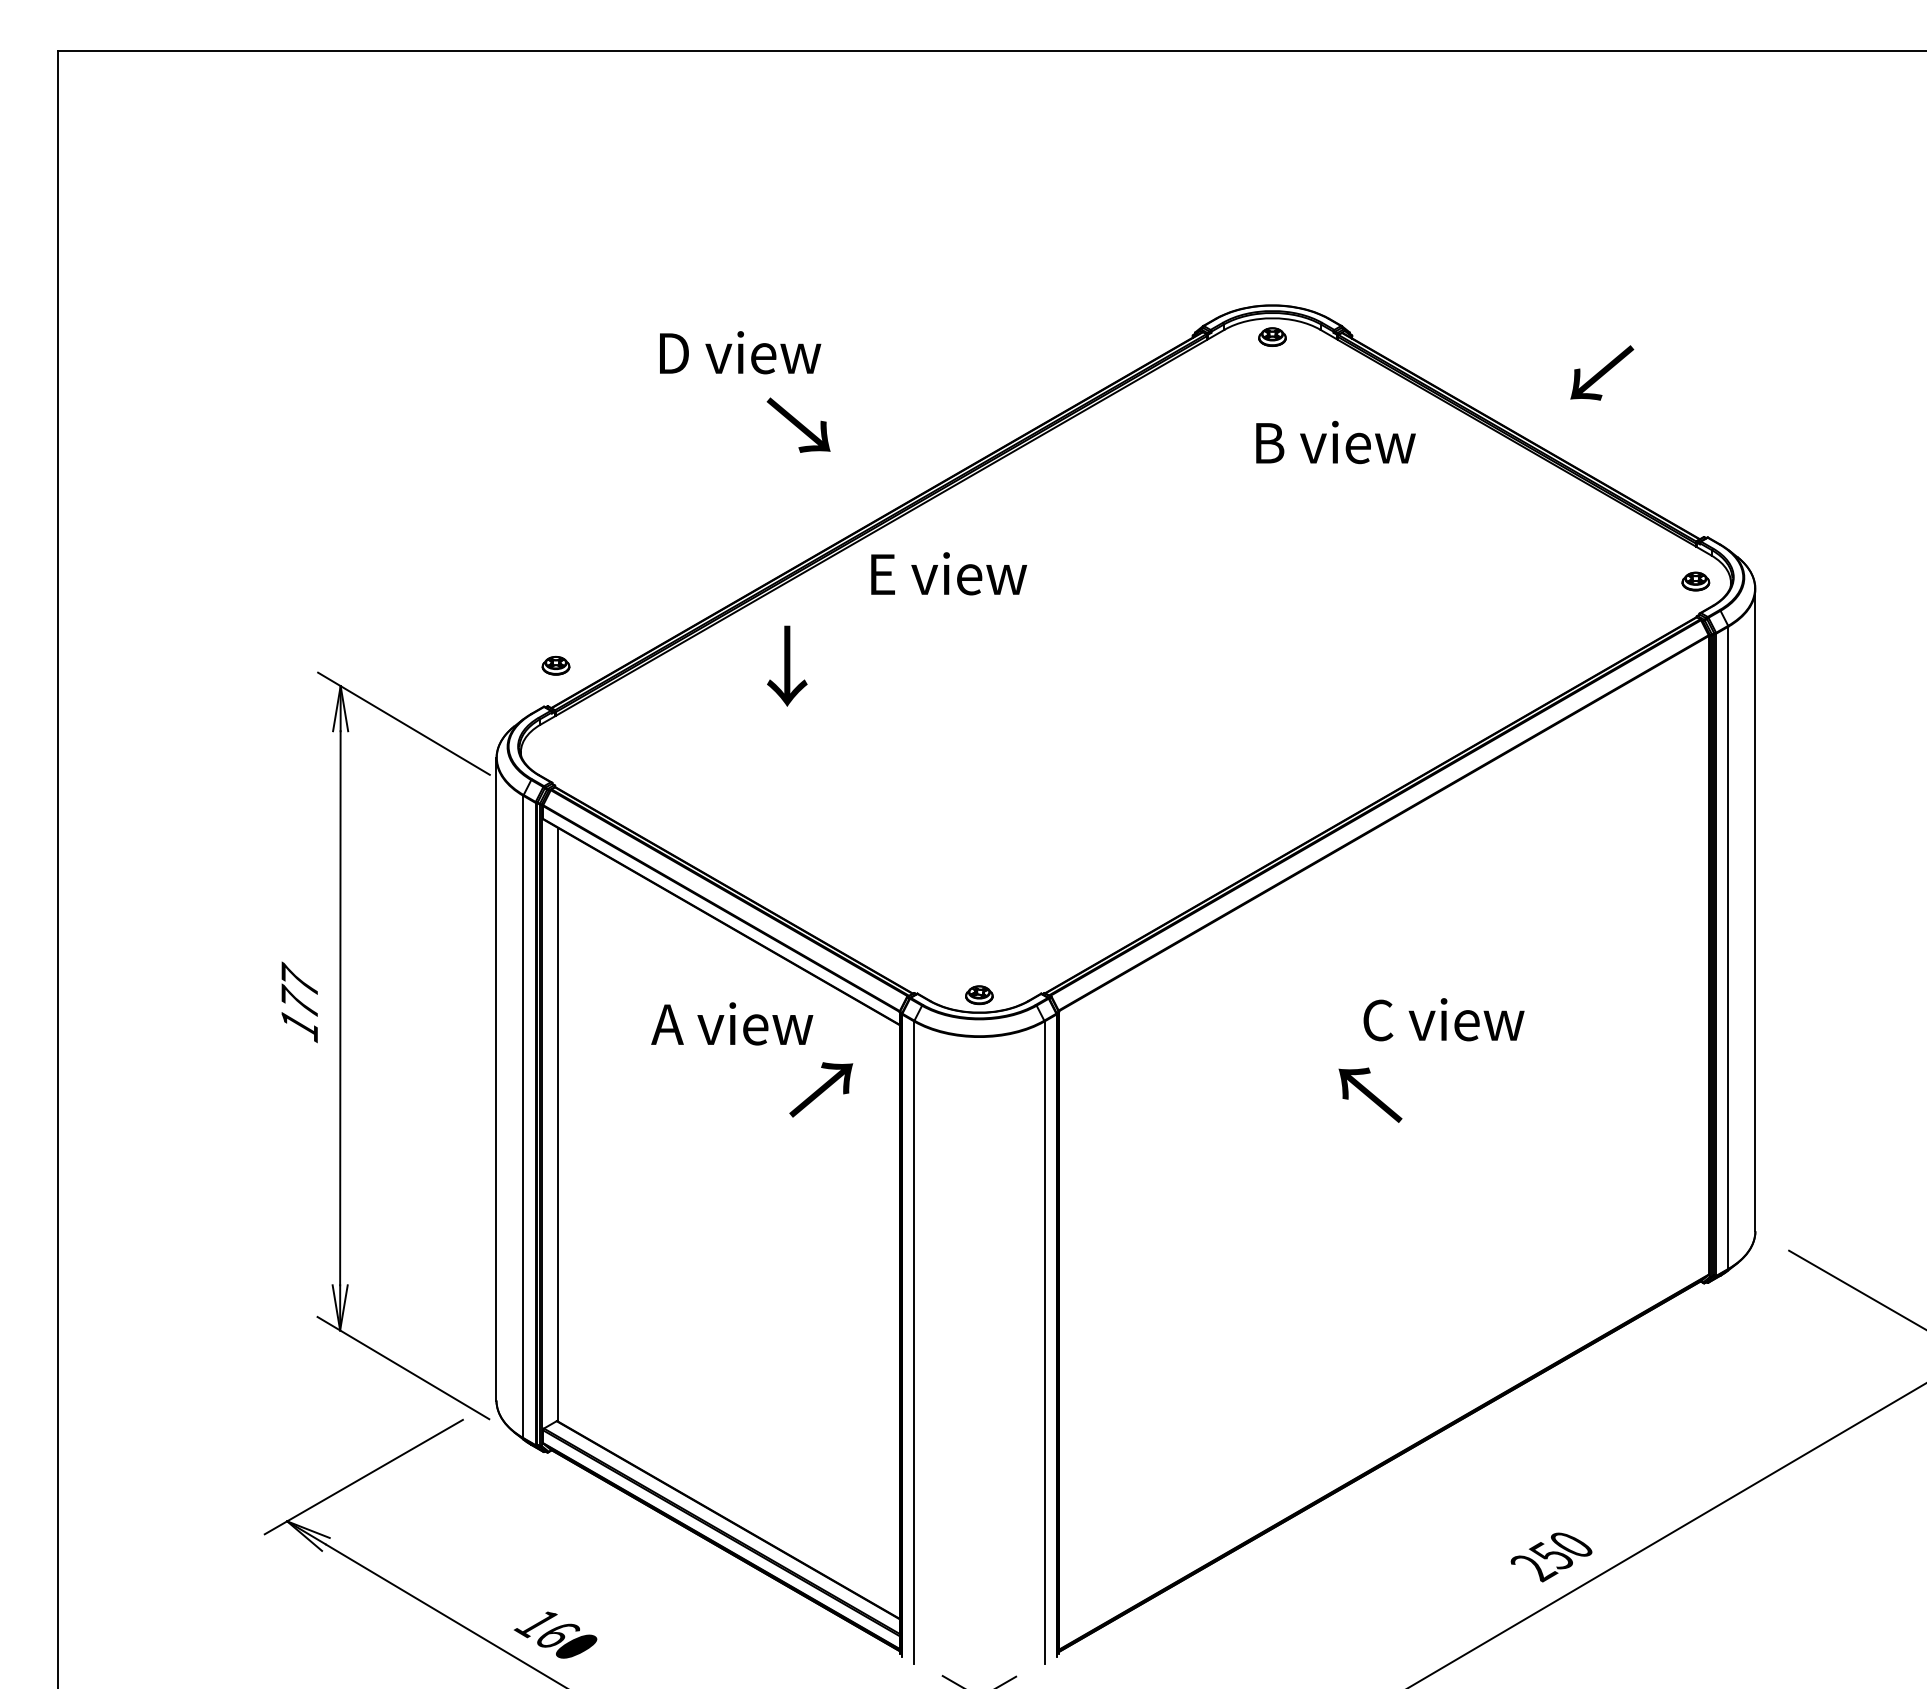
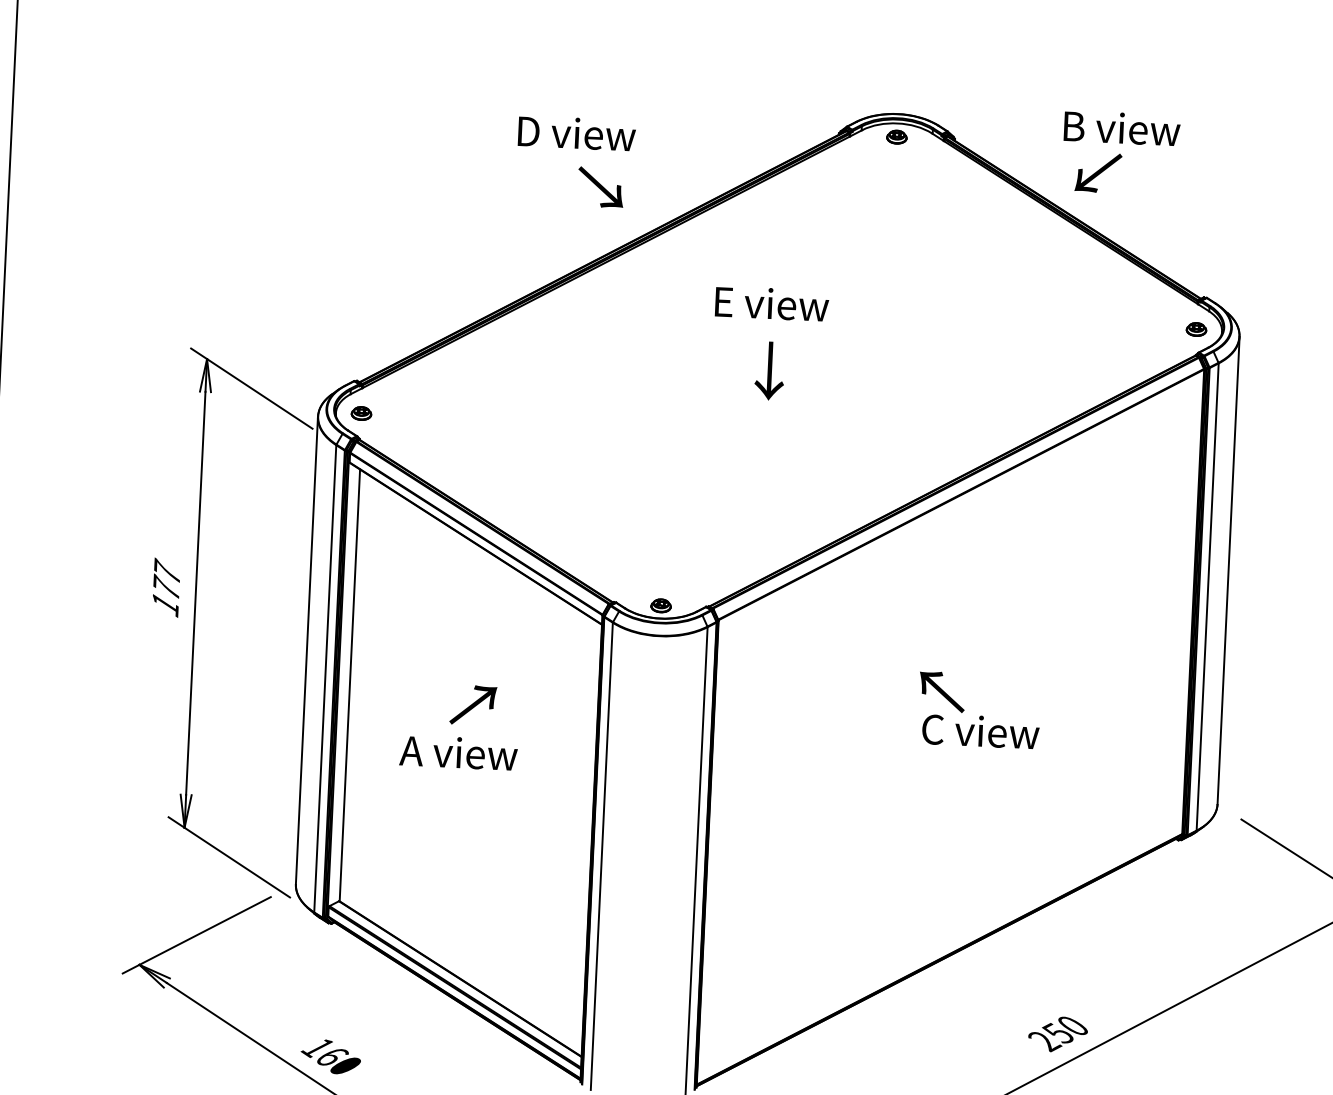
text: (740, 352) -> (577, 133), moved
text: (1602, 372) -> (1098, 172), moved
text: (798, 424) -> (600, 186), moved
text: (1335, 442) -> (1121, 128), moved
text: (949, 573) -> (772, 303), moved
part: (555, 665) -> (361, 413), moved
text: (787, 665) -> (770, 370), moved
text: (1443, 1019) -> (980, 731), moved
text: (732, 1023) -> (458, 752), moved
text: (821, 1089) -> (473, 705), moved

